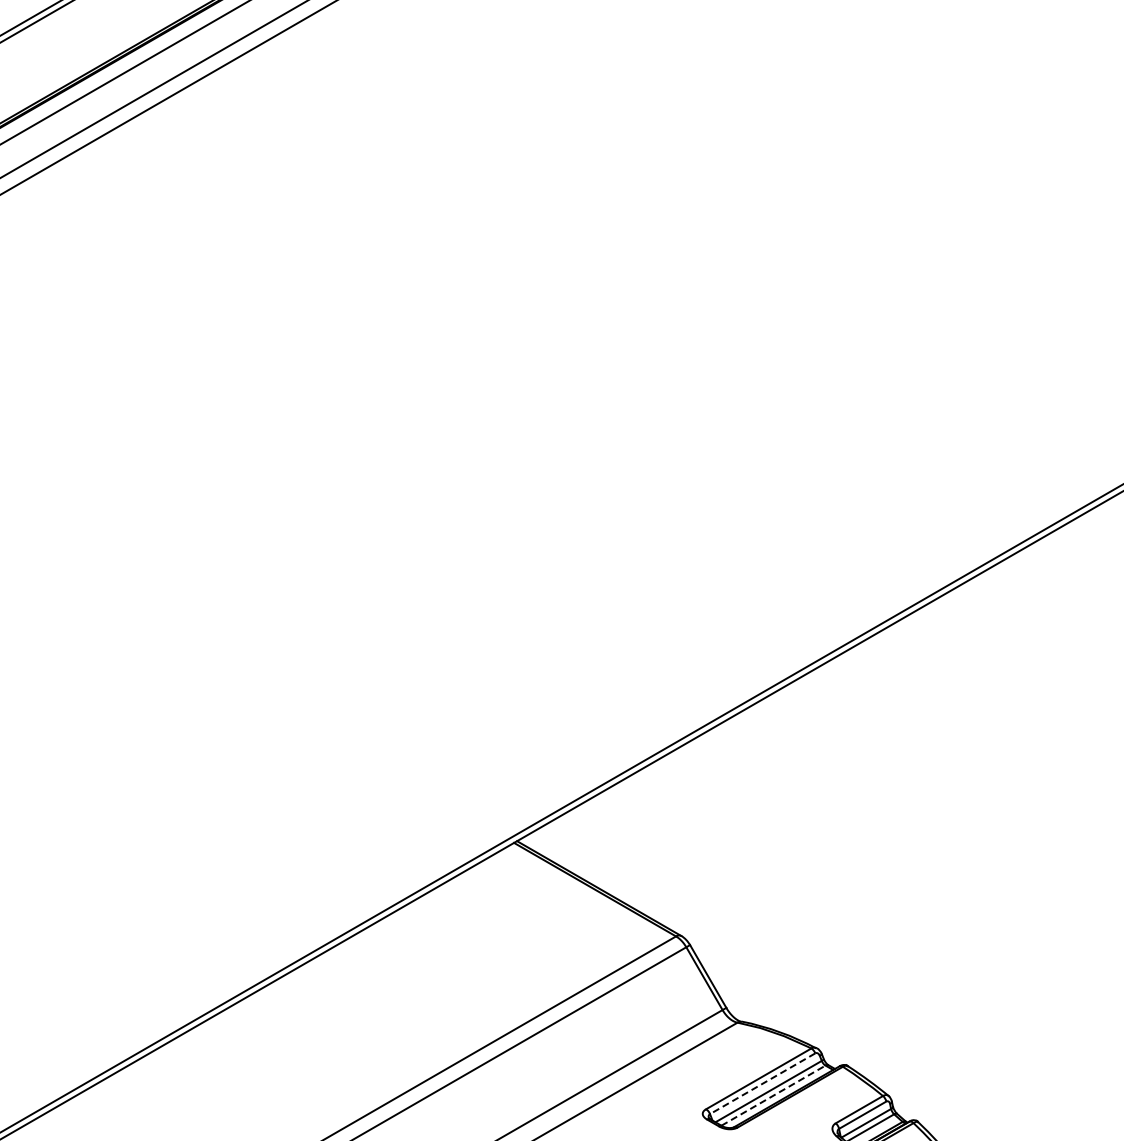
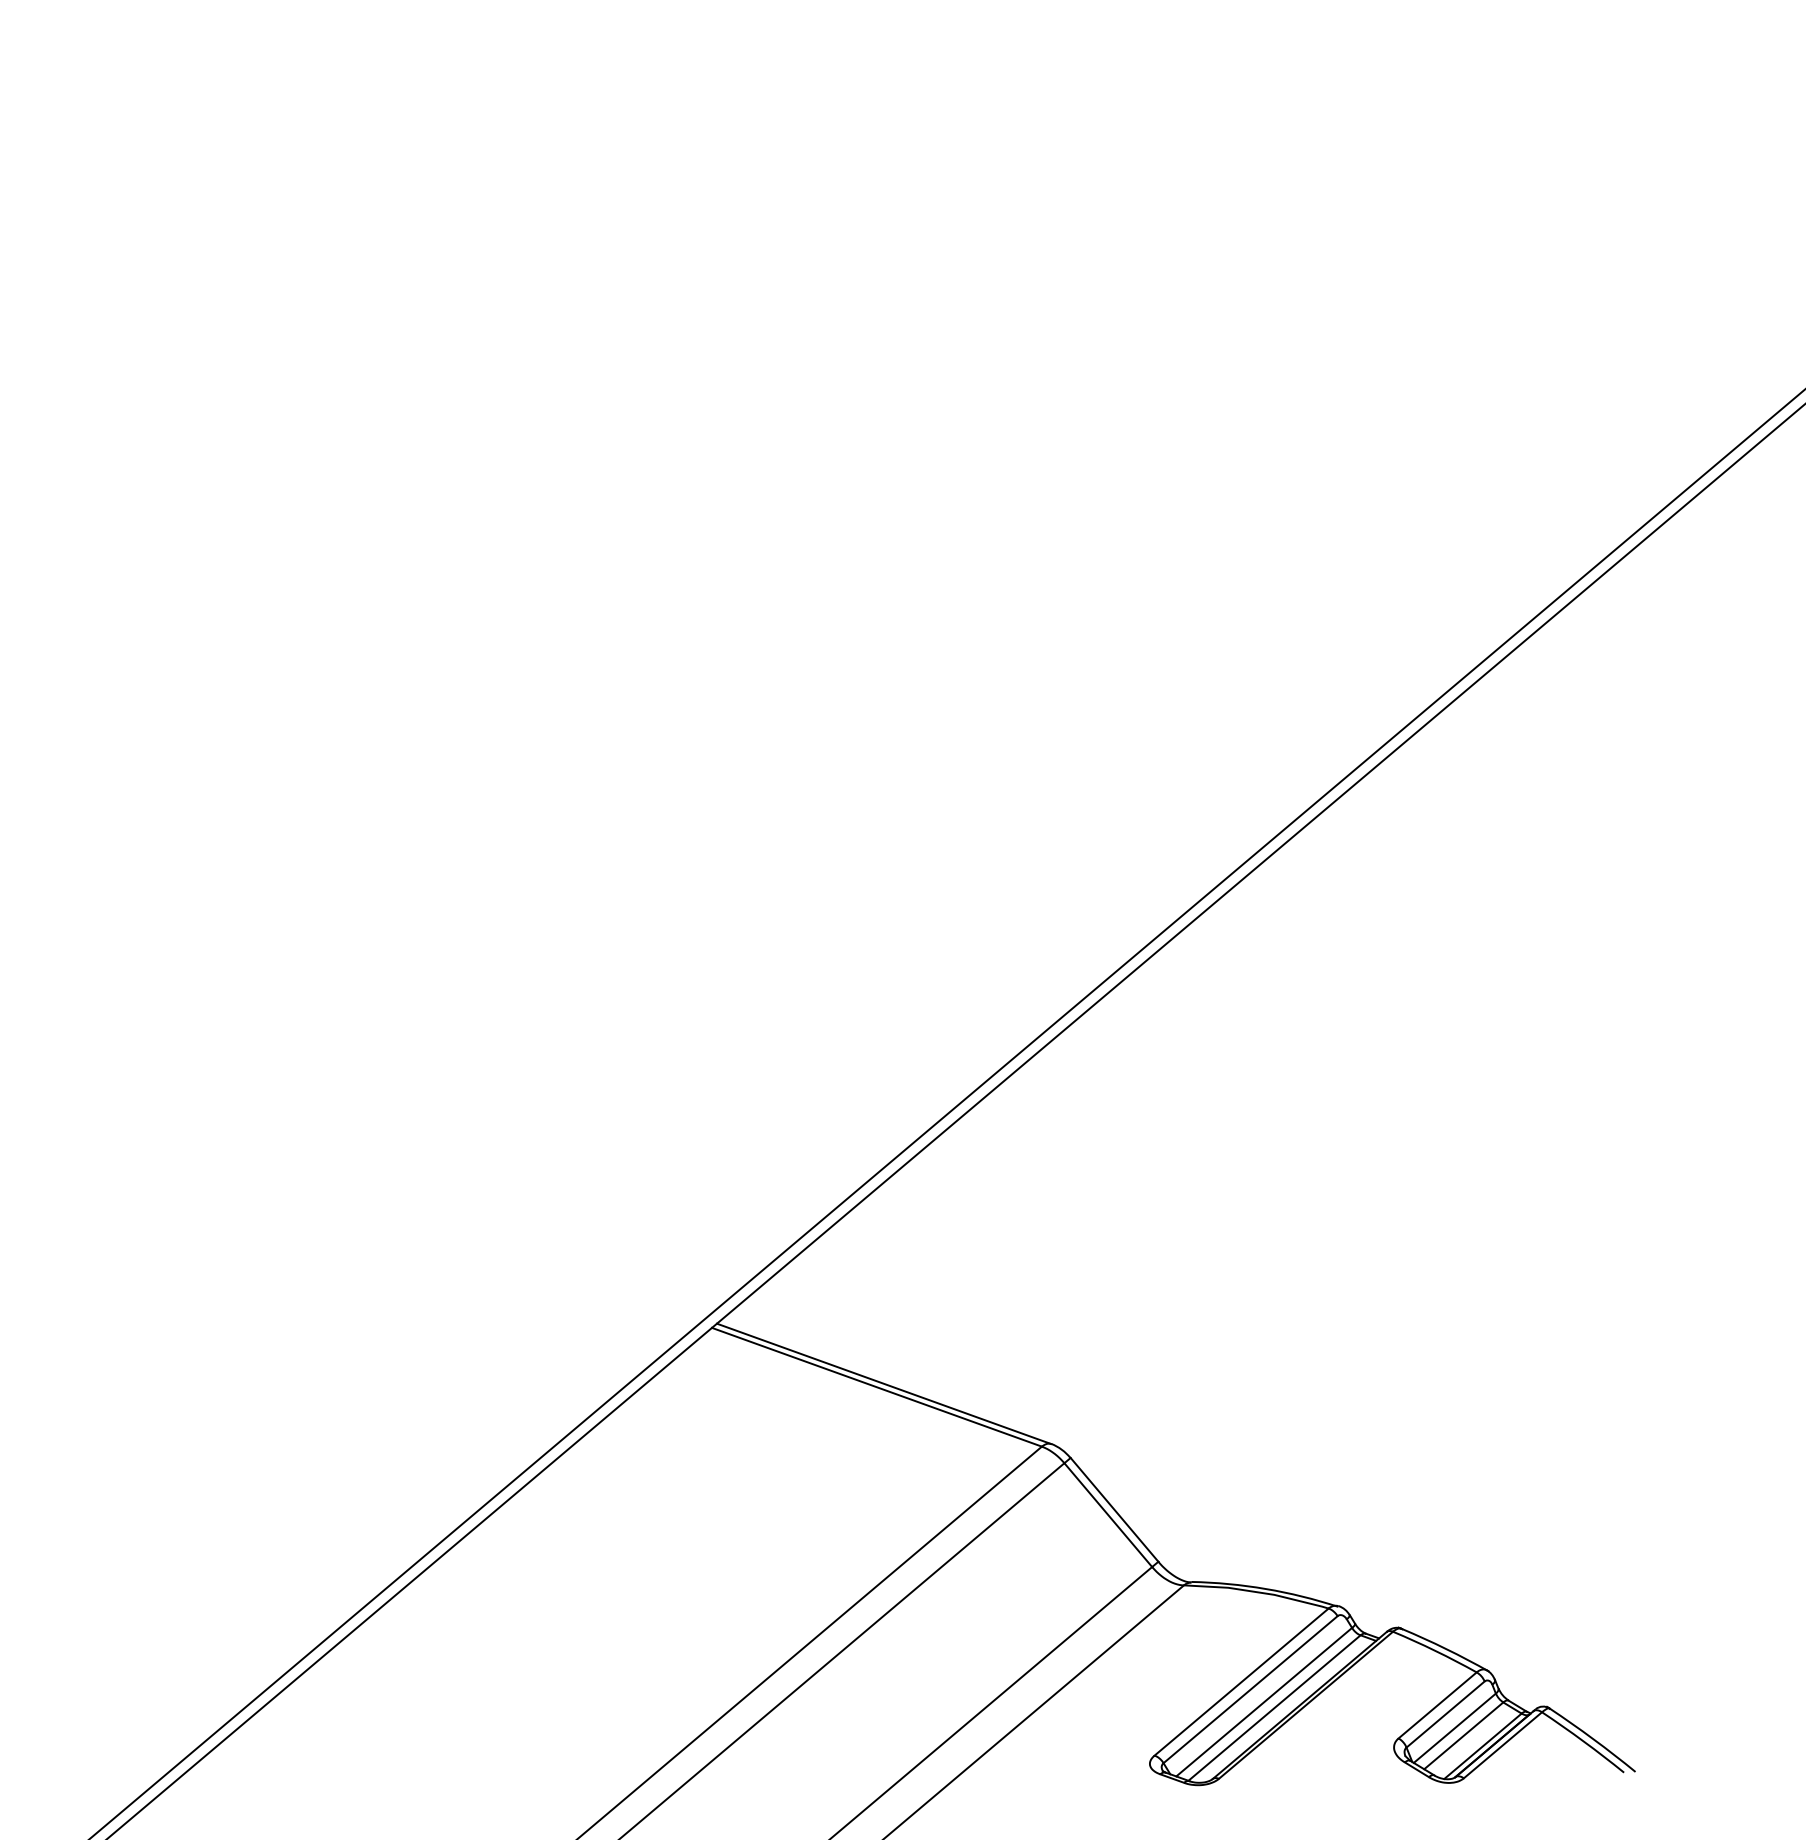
line: (762, 1083) -> (1250, 1689), dashed -> solid
line: (773, 1095) -> (1274, 1707), dashed -> solid

